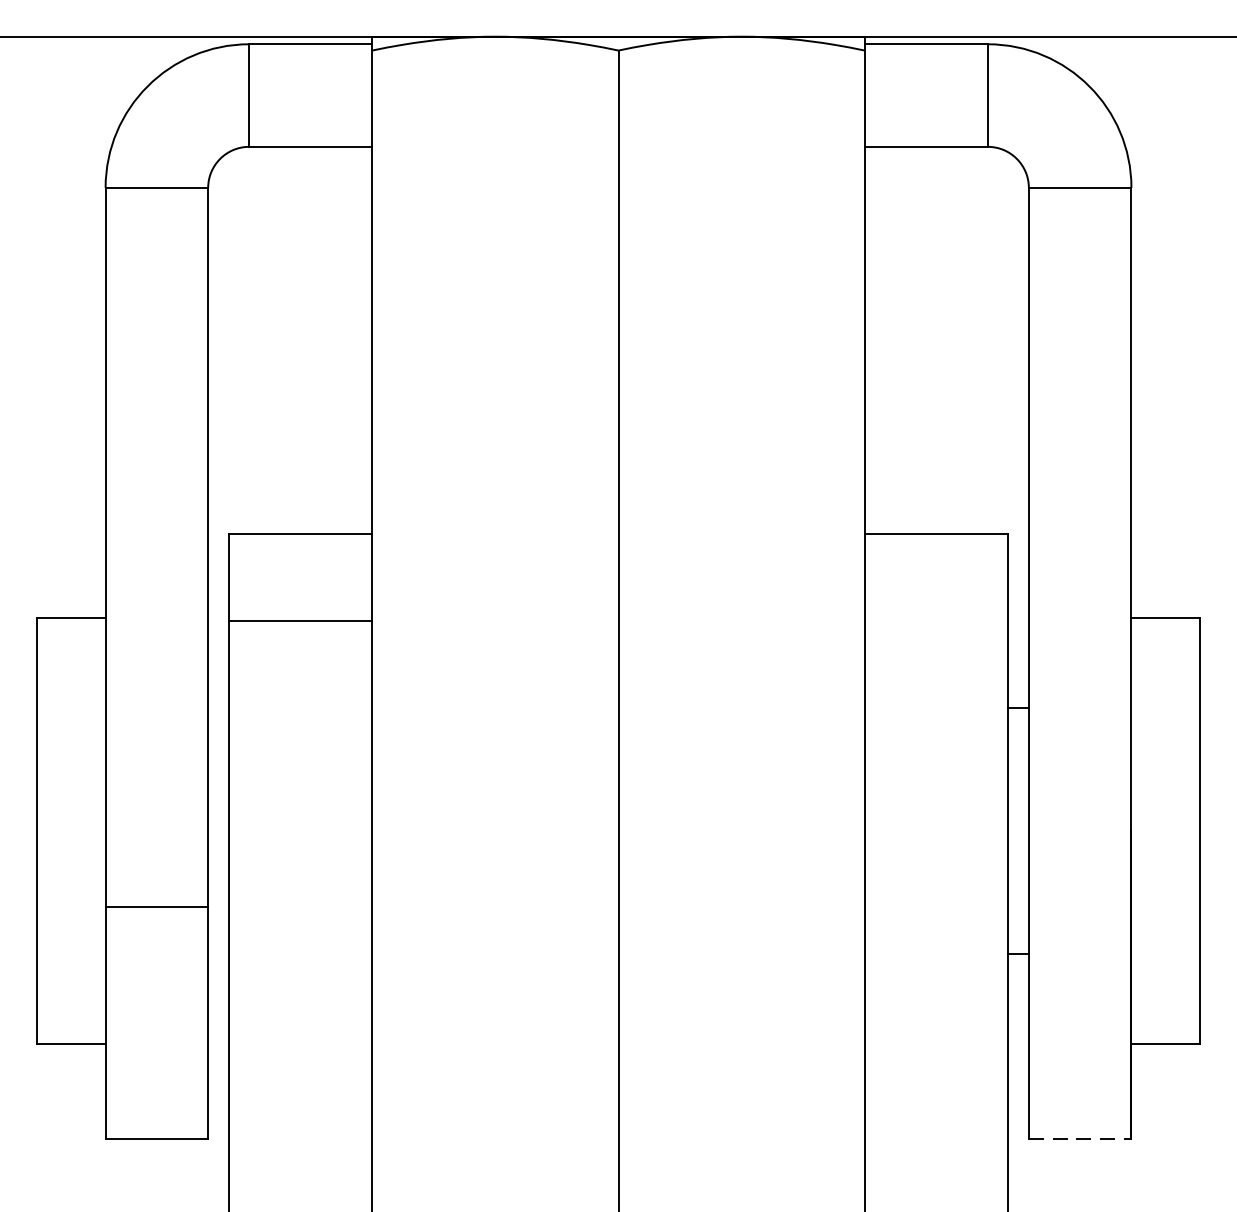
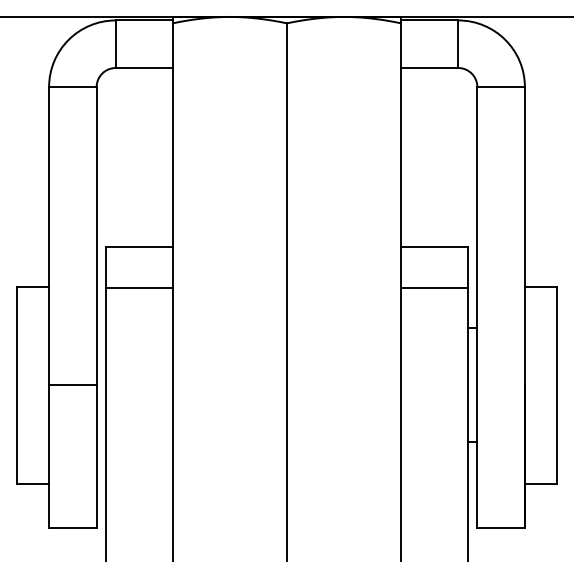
line: (936, 620) -> (434, 287), added
line: (156, 906) -> (72, 385), moved
line: (1080, 1139) -> (501, 528), dashed -> solid

